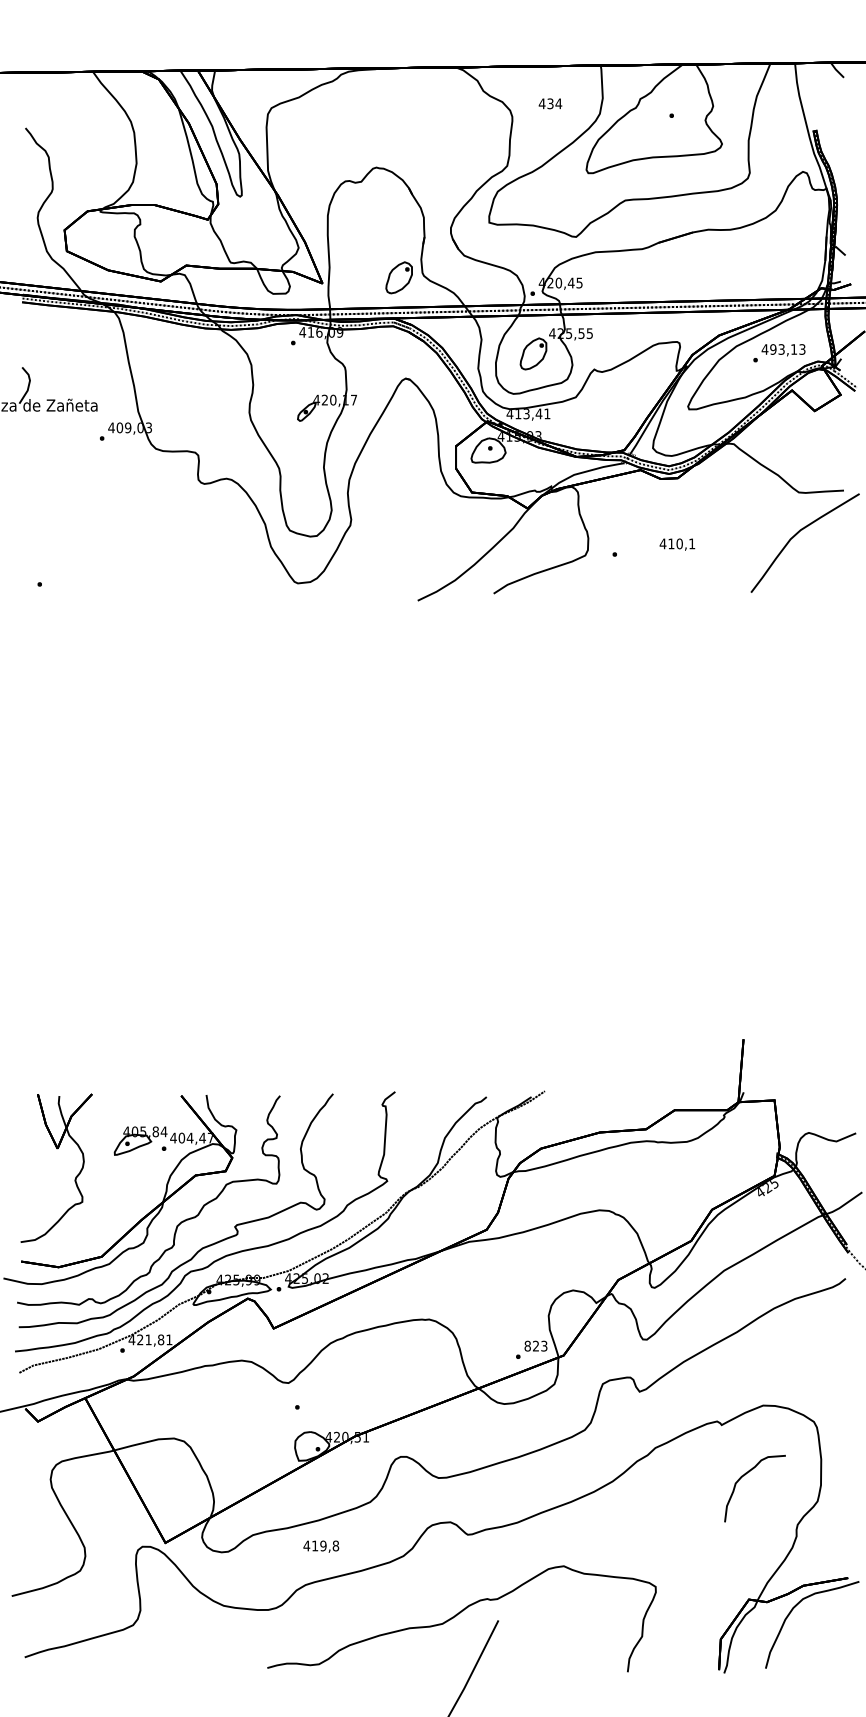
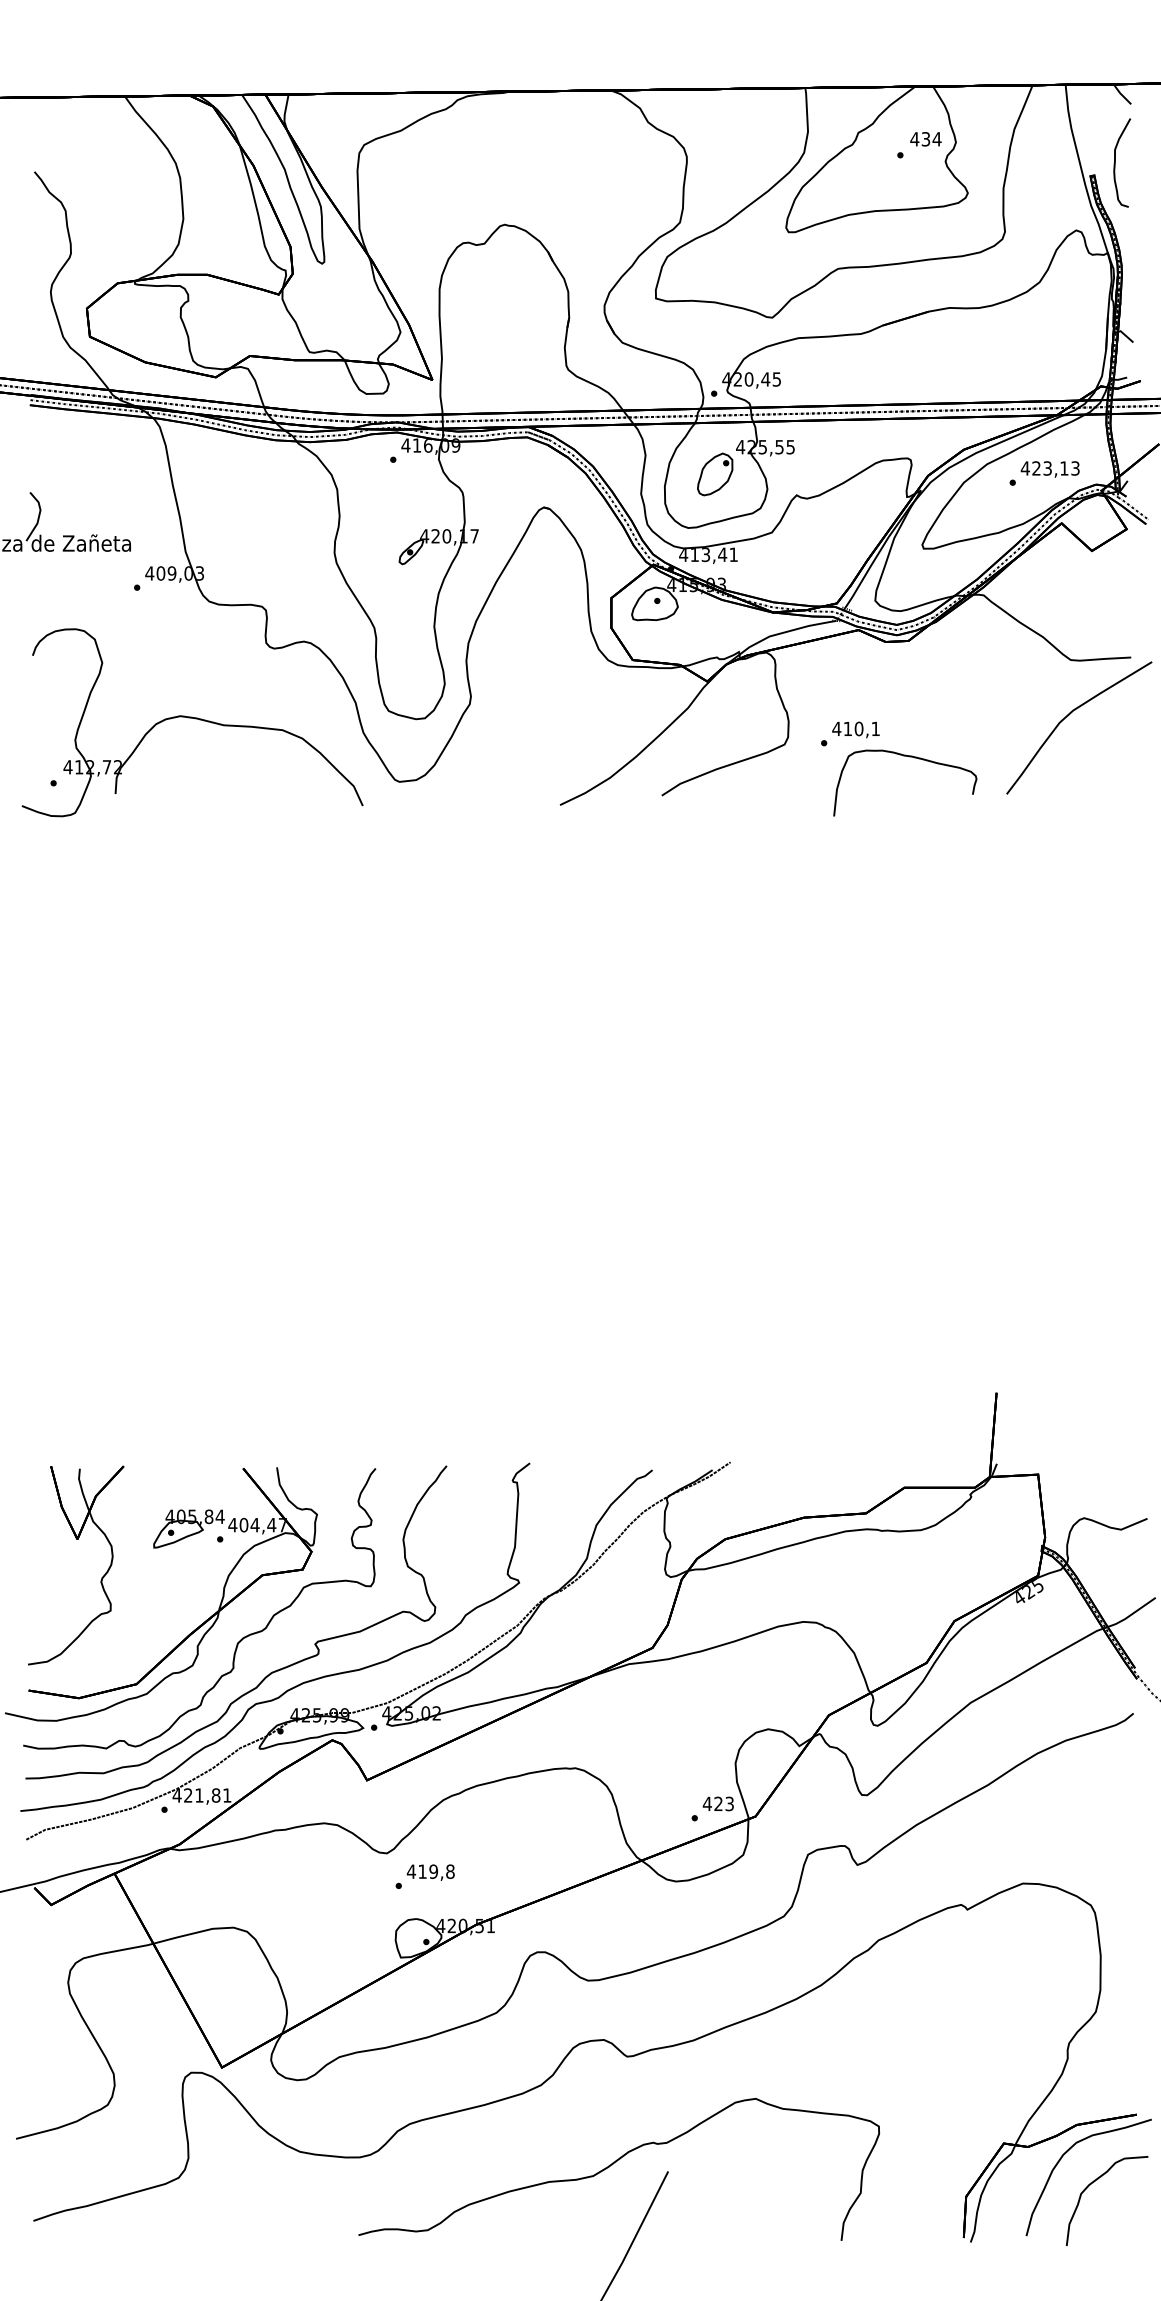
text: (550, 103) -> (925, 139), moved
curve: (832, 121) -> (1115, 162), added
part: (399, 277) -> (535, 372), removed
text: (773, 349) -> (1036, 468), 493,13 -> 423,13
part: (143, 539) -> (192, 722), added
text: (677, 544) -> (855, 729), moved
curve: (678, 565) -> (909, 757), added
text: (527, 1345) -> (706, 1803), 823 -> 423
curve: (745, 1474) -> (1094, 2182), moved
text: (321, 1546) -> (430, 1872), moved

